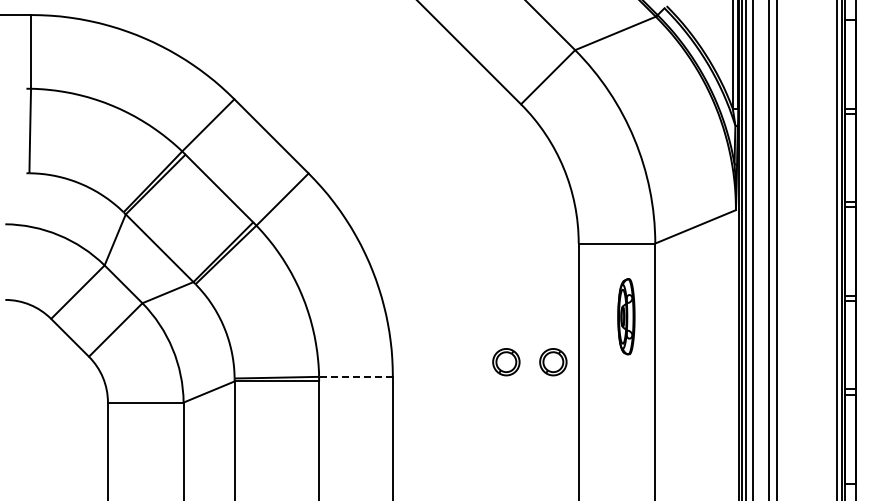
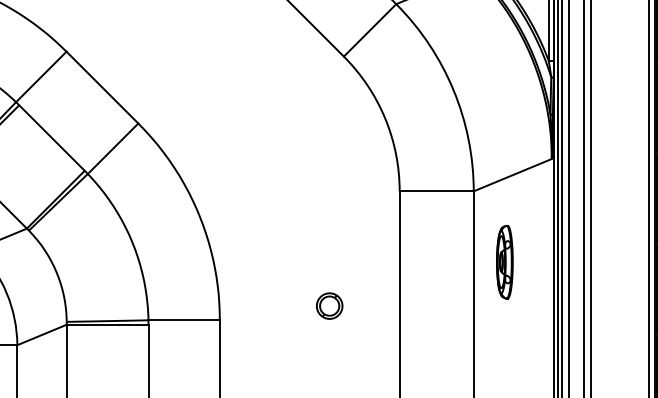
part: (626, 316) -> (504, 261), moved
part: (553, 362) -> (375, 306), removed
line: (355, 376) -> (183, 319), dashed -> solid

